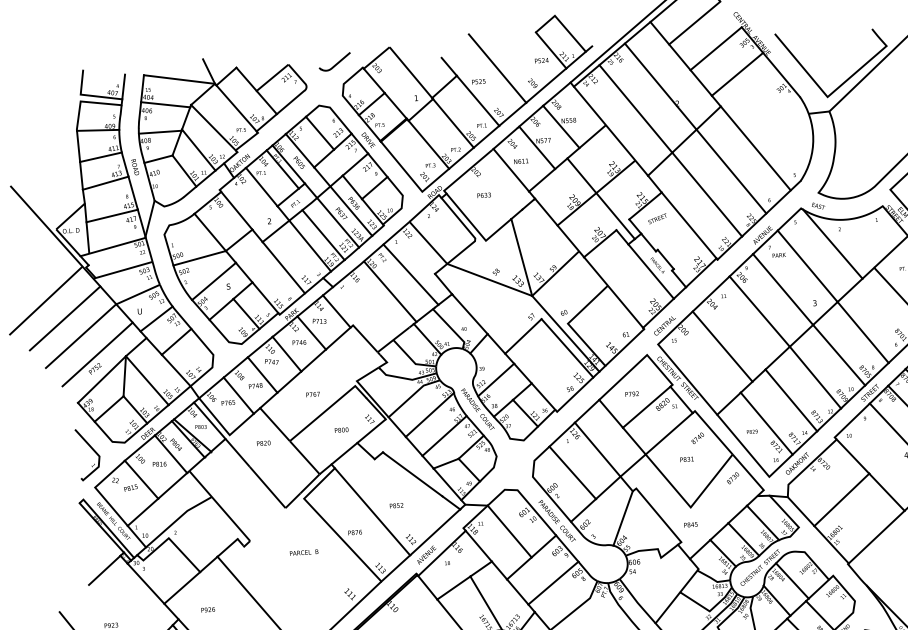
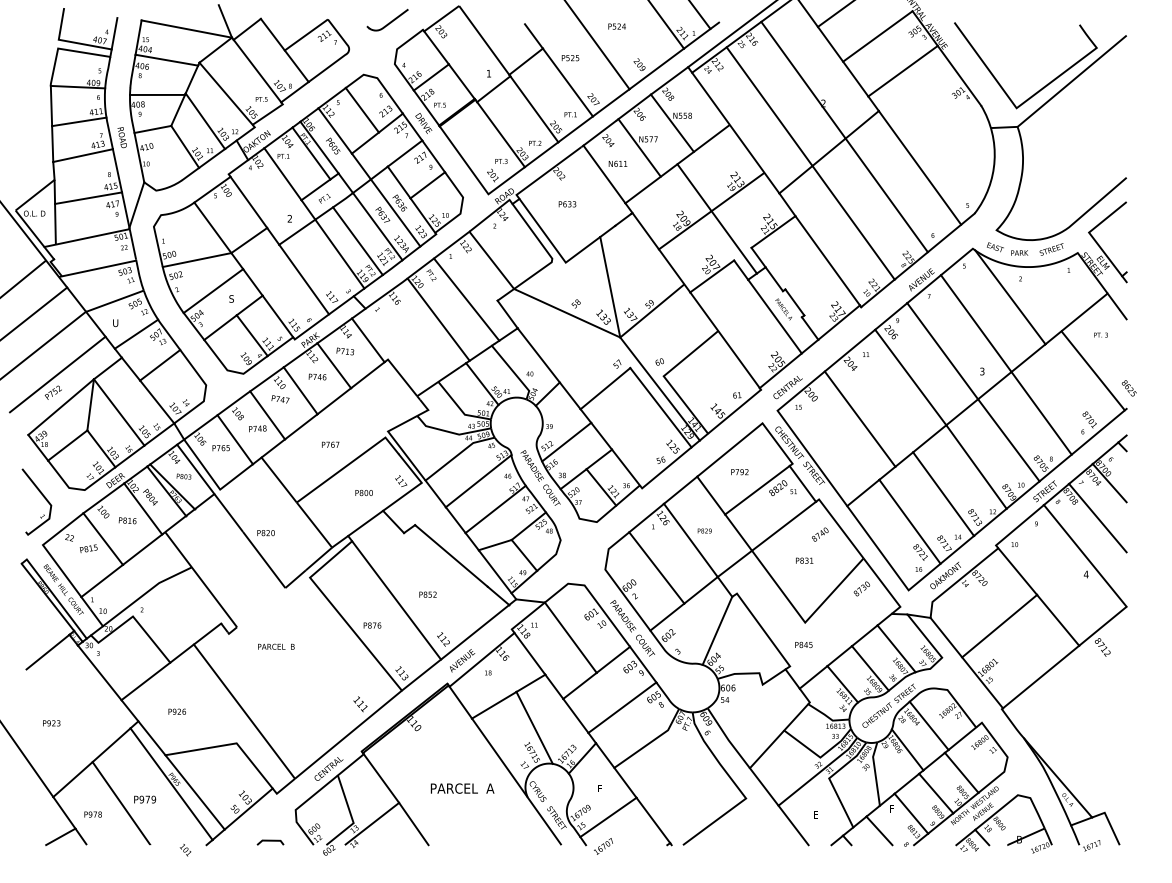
text: (541, 60) -> (616, 26), moved
text: (657, 218) -> (1051, 249), moved
text: (779, 254) -> (1019, 252), moved
text: (752, 431) -> (704, 530), moved
text: (263, 443) -> (265, 533), moved
text: (304, 552) -> (276, 646), moved

